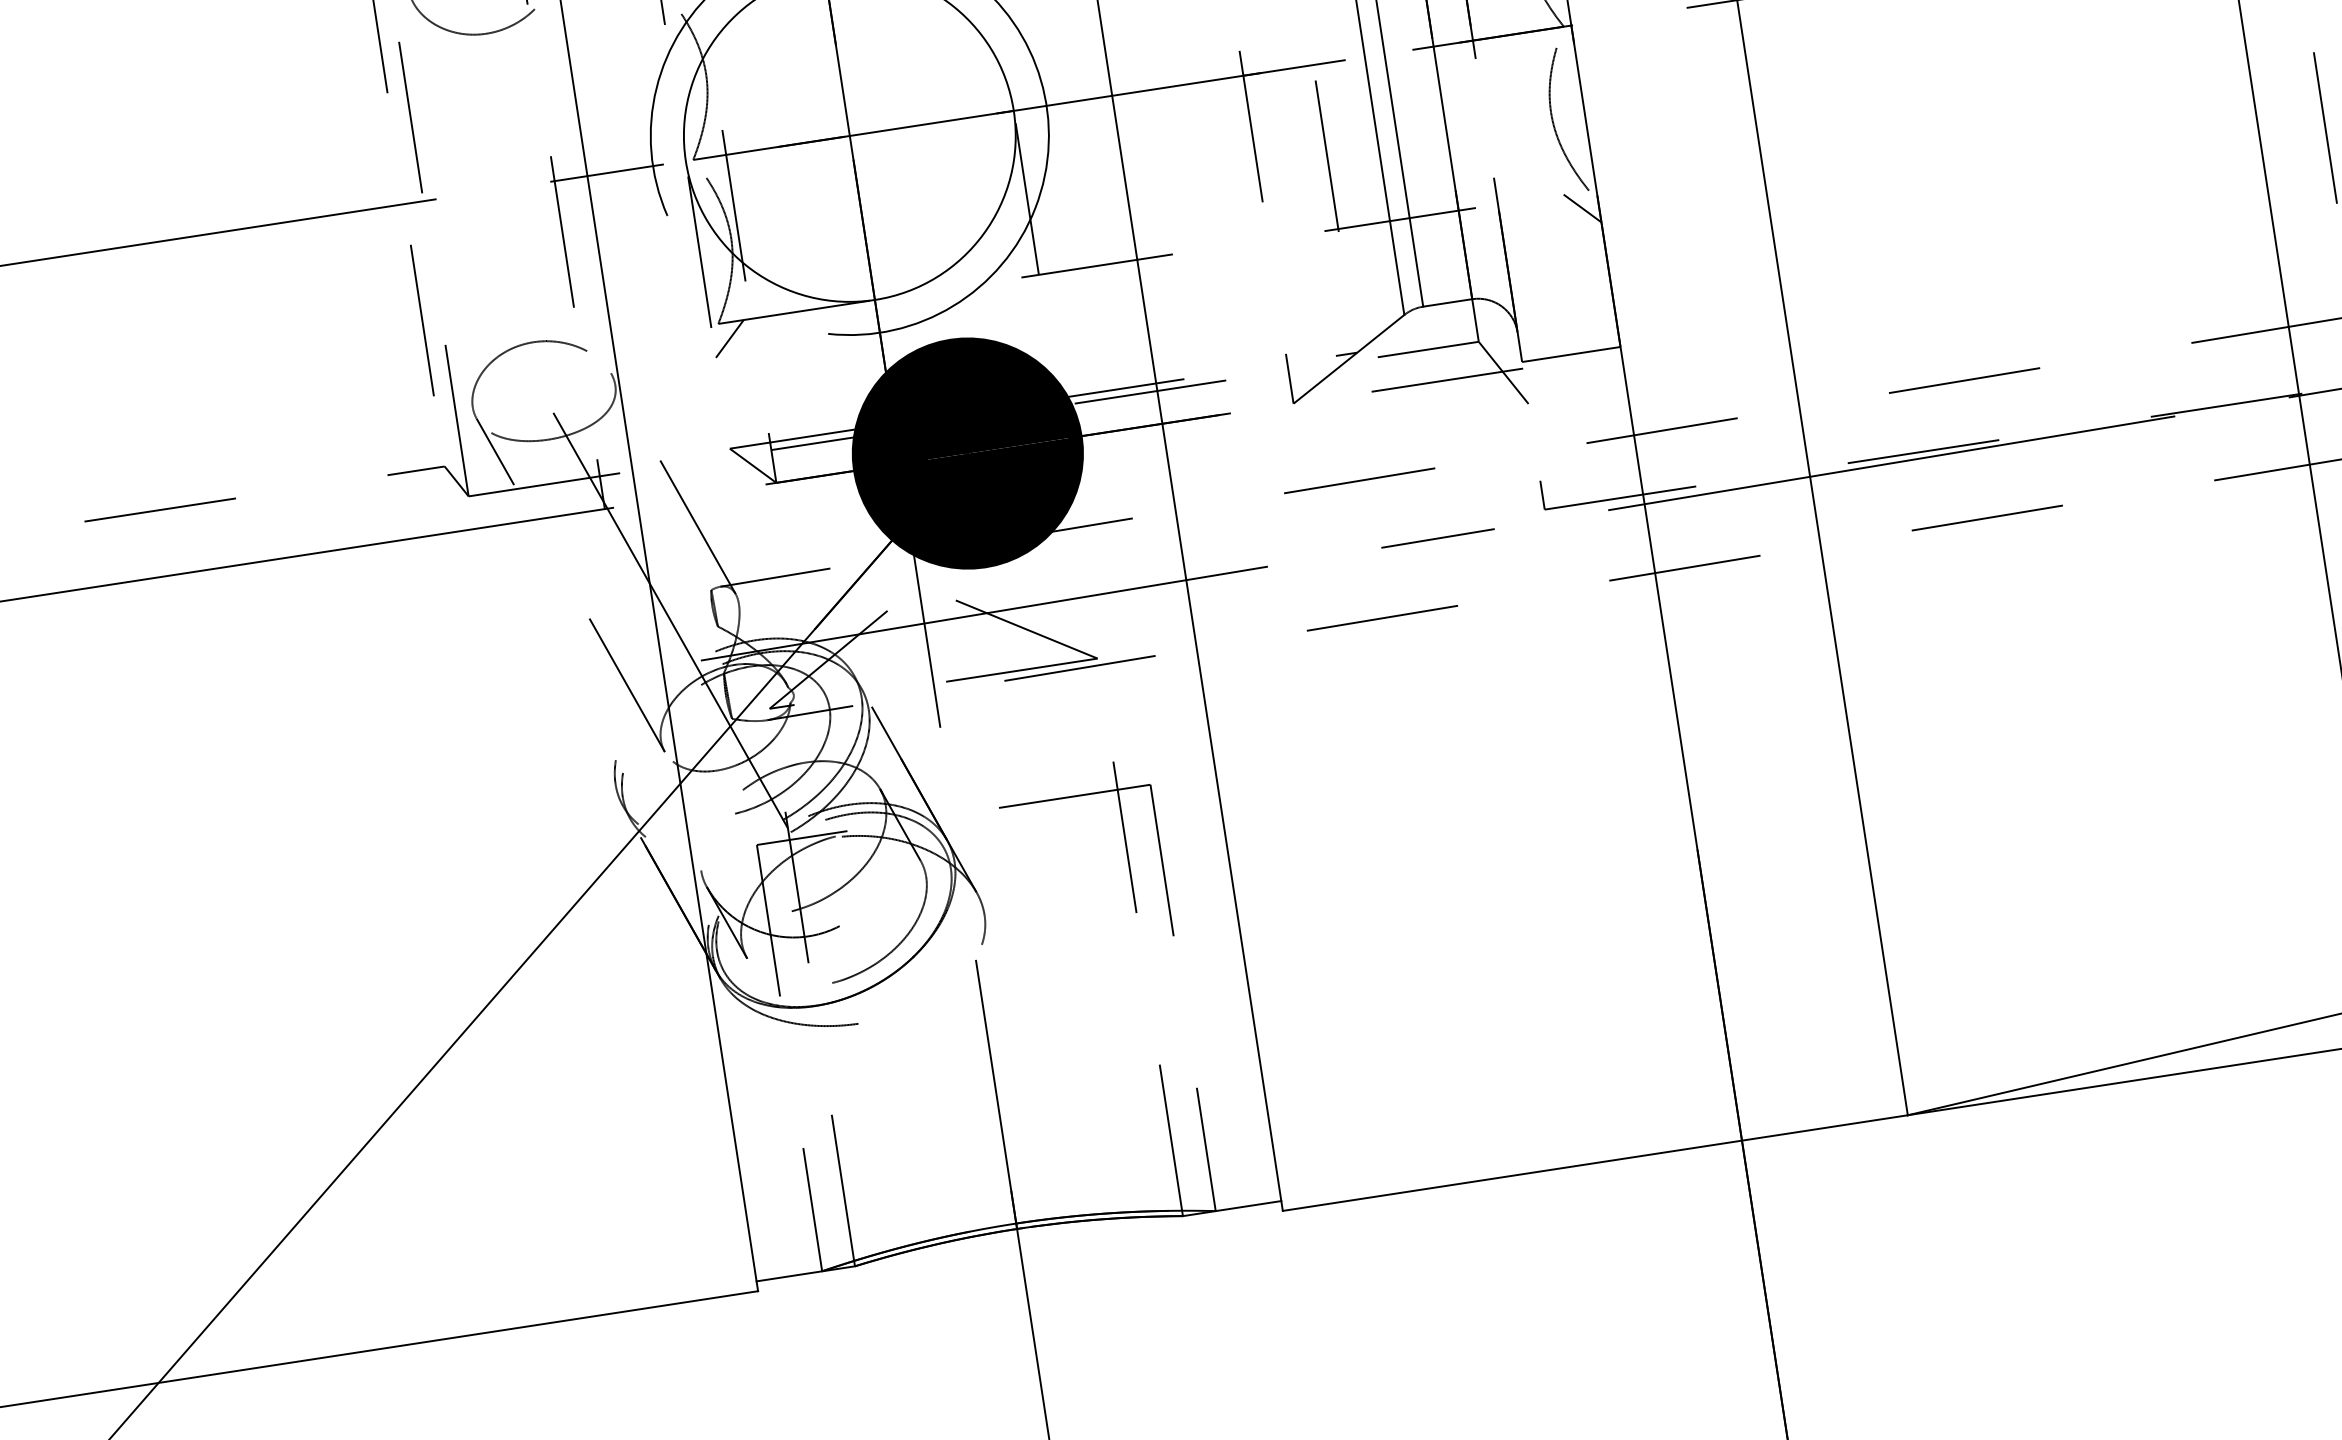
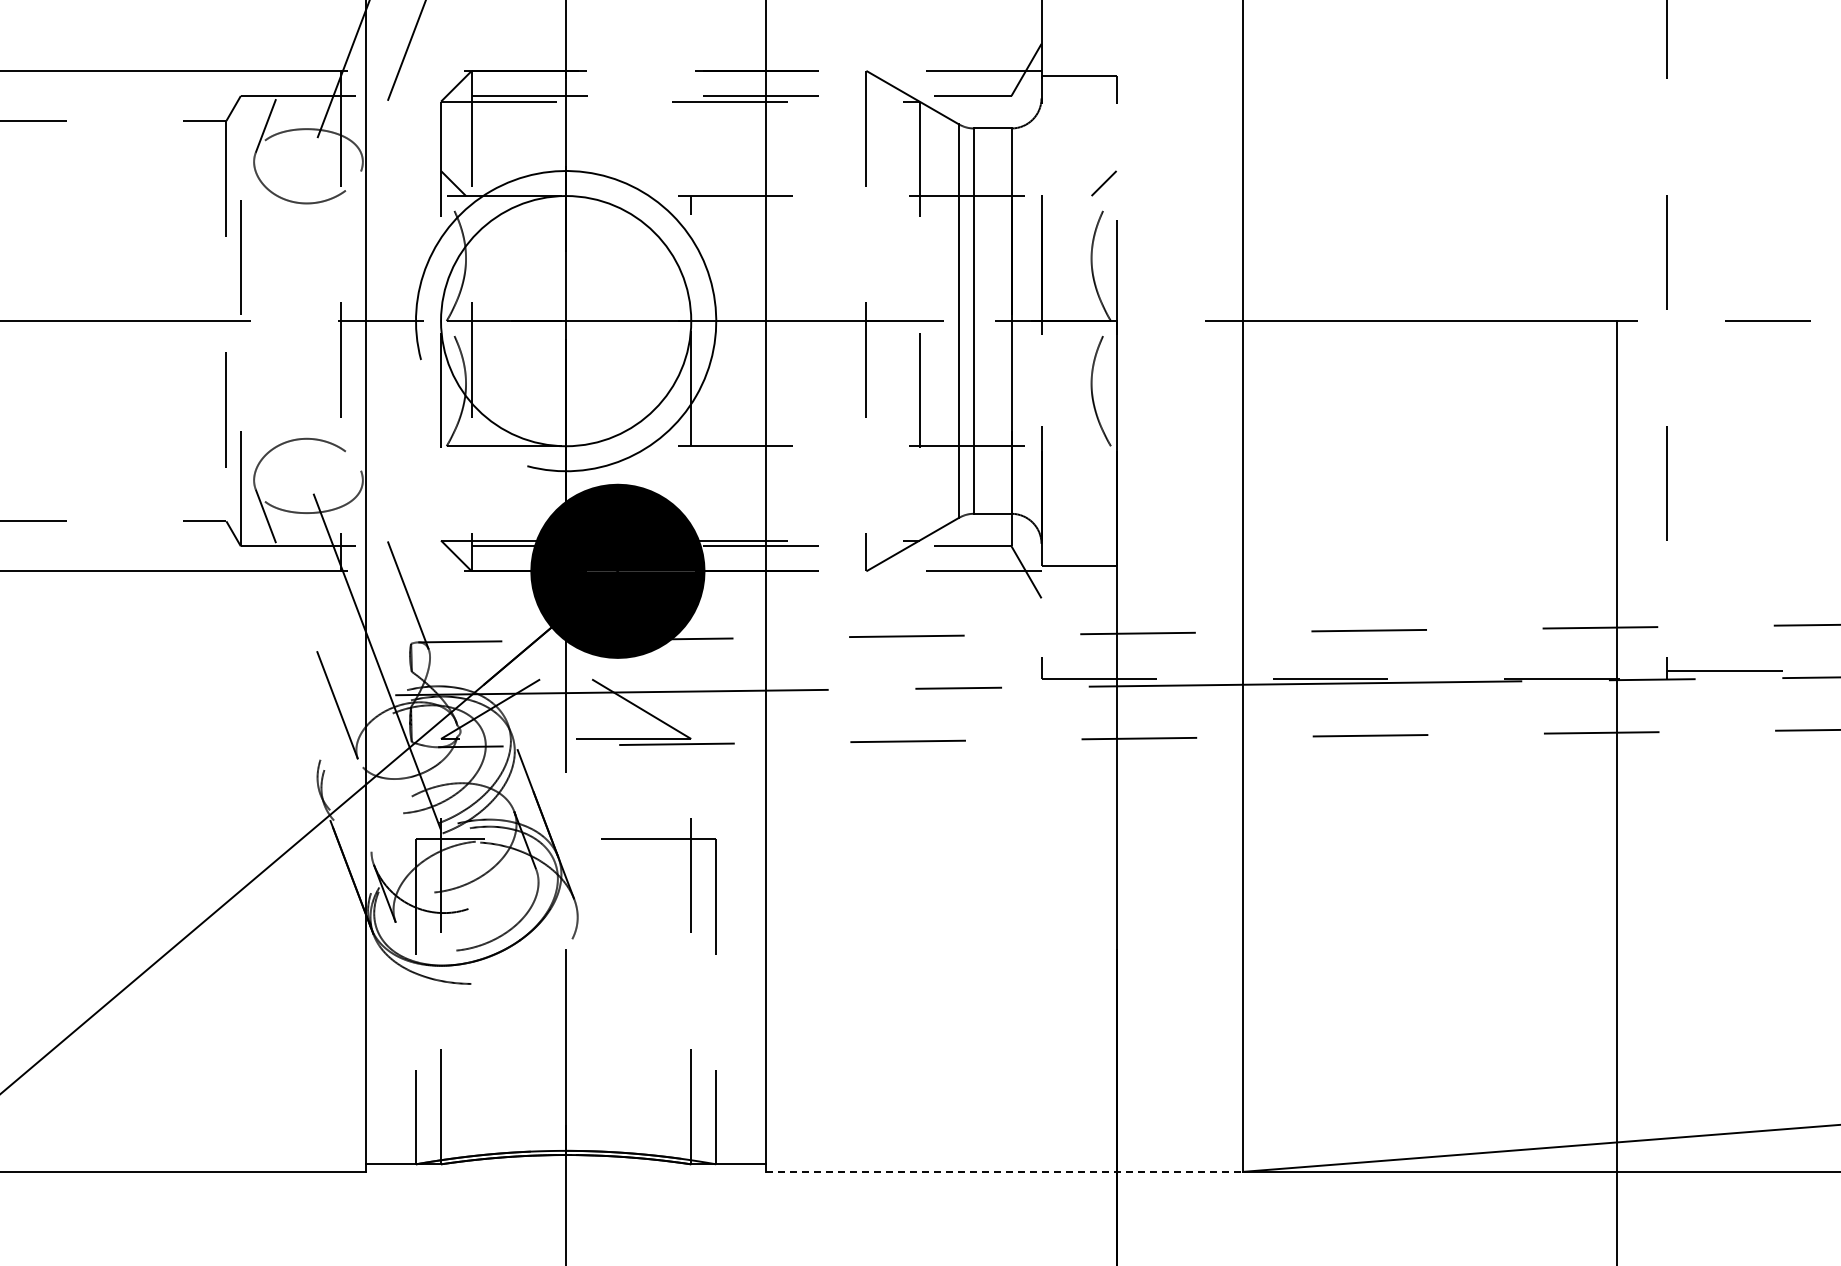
line: (1581, 208) -> (1103, 458), removed
line: (729, 338) -> (453, 458), removed
line: (1596, 1162) -> (1005, 1171), solid -> dashed

